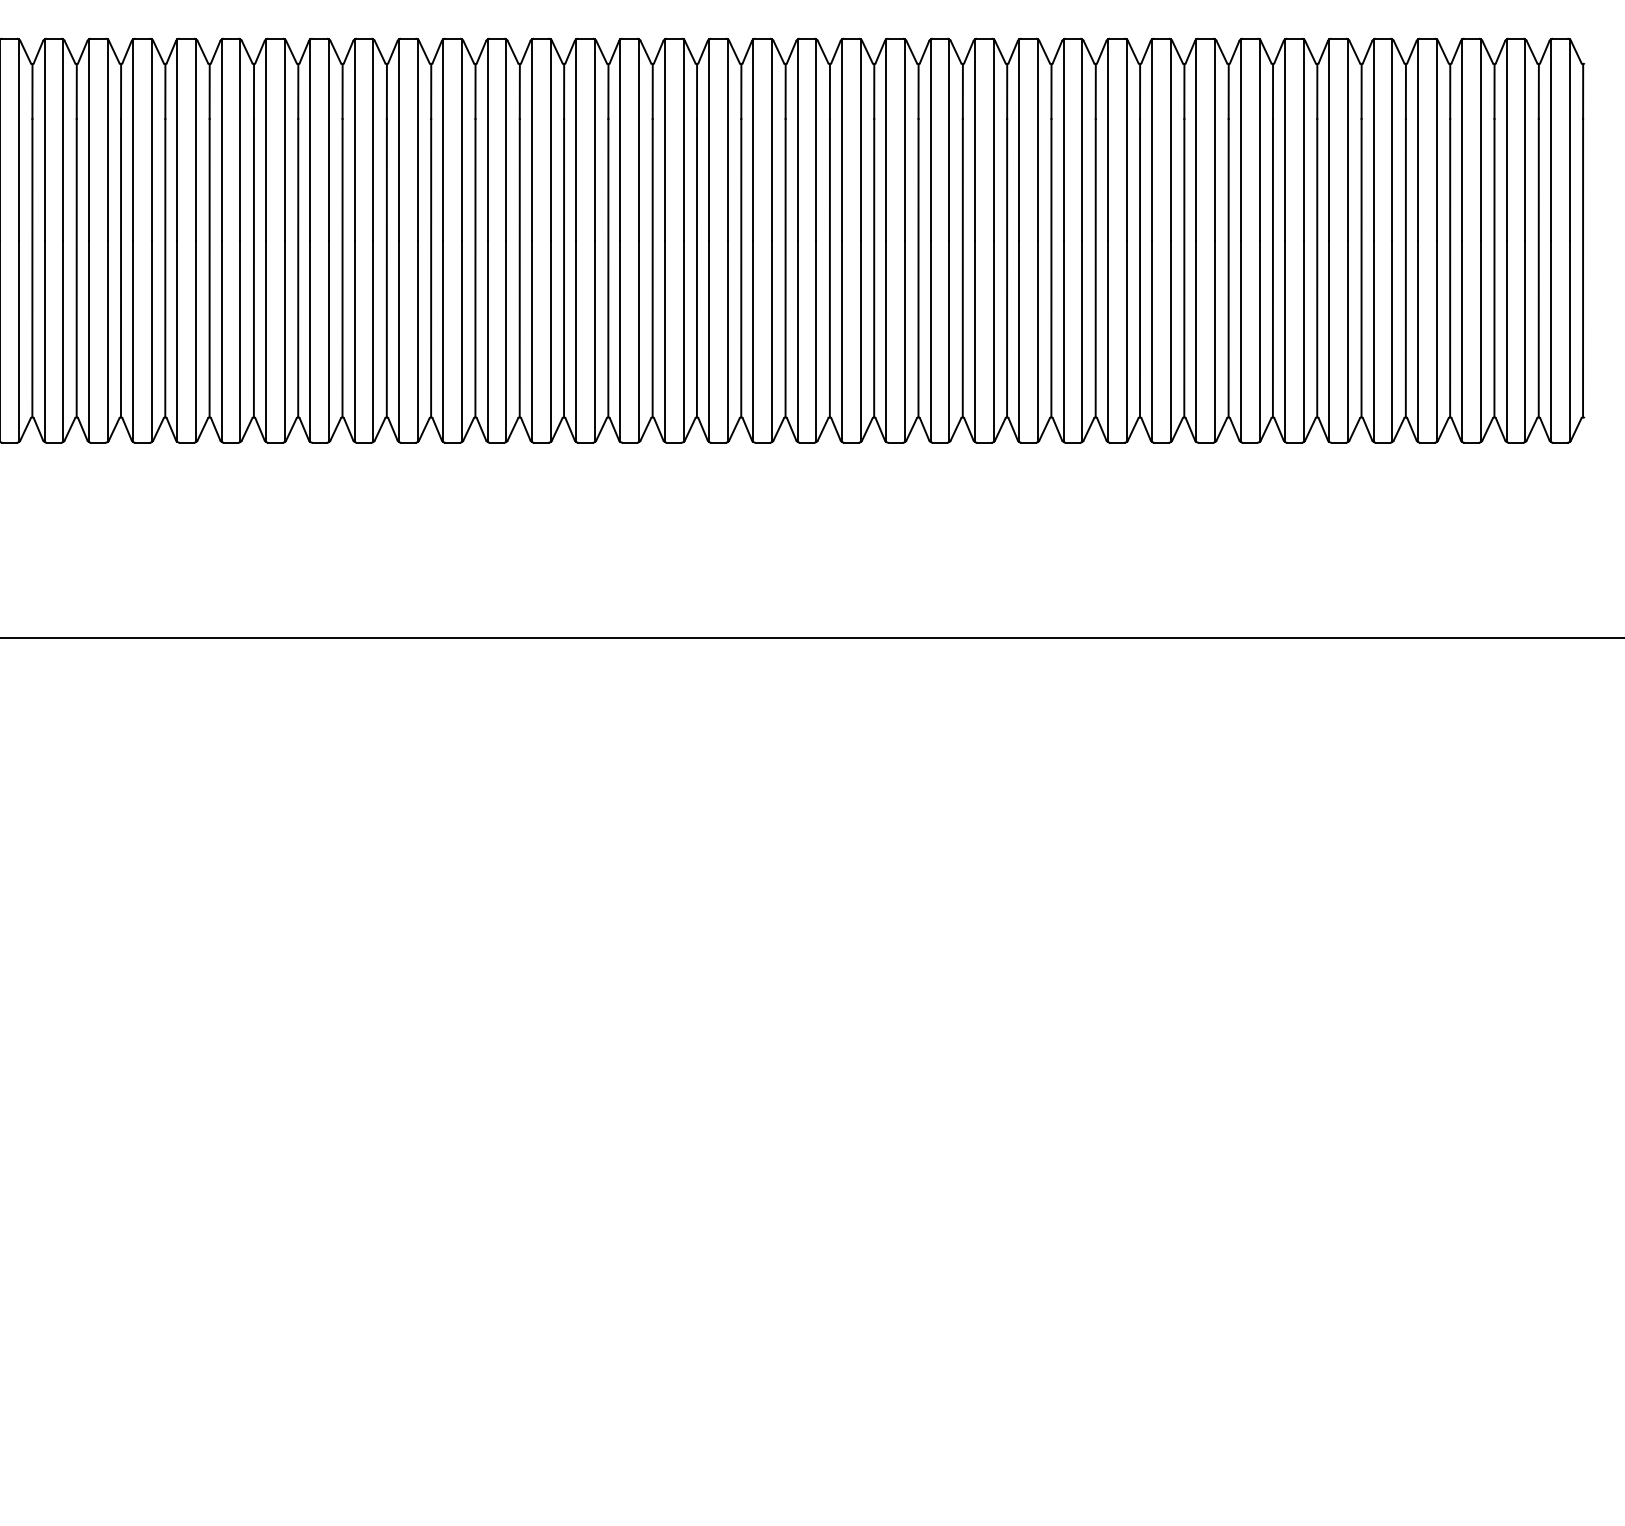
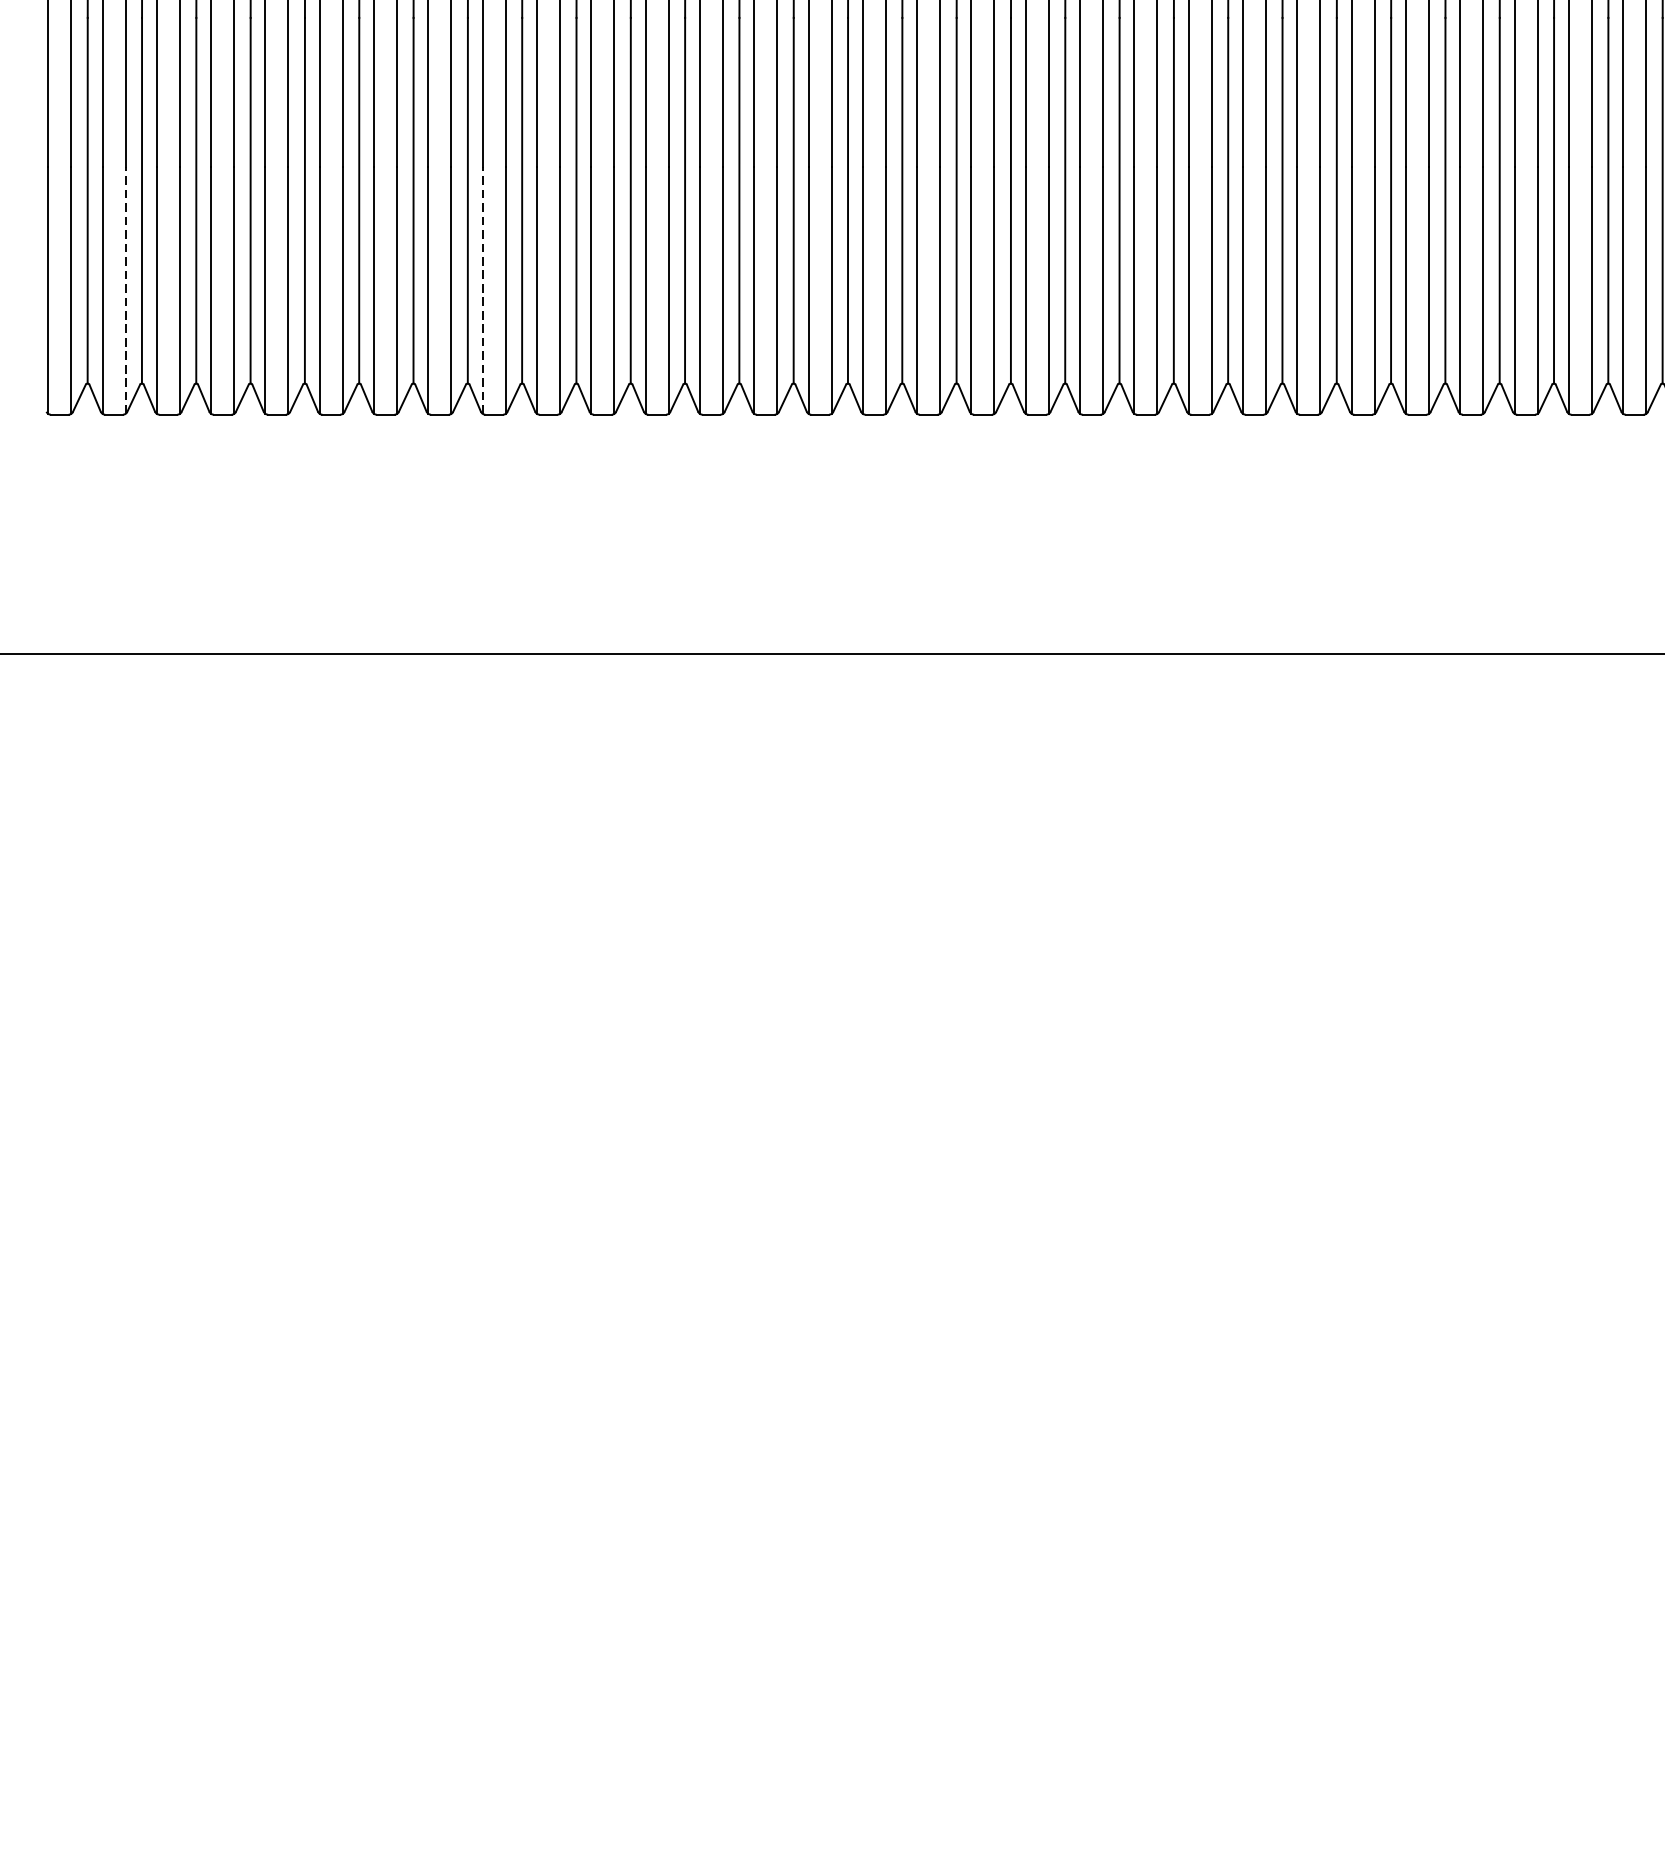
line: (18, 341) -> (124, 290), solid -> dashed
line: (310, 341) -> (482, 290), solid -> dashed

